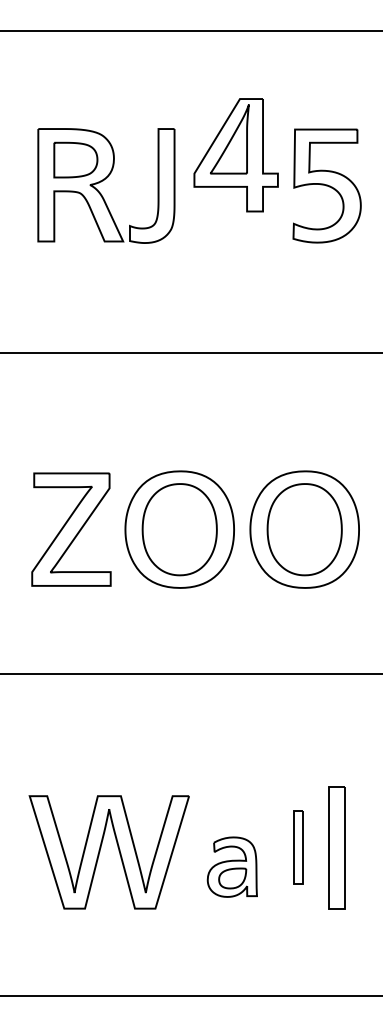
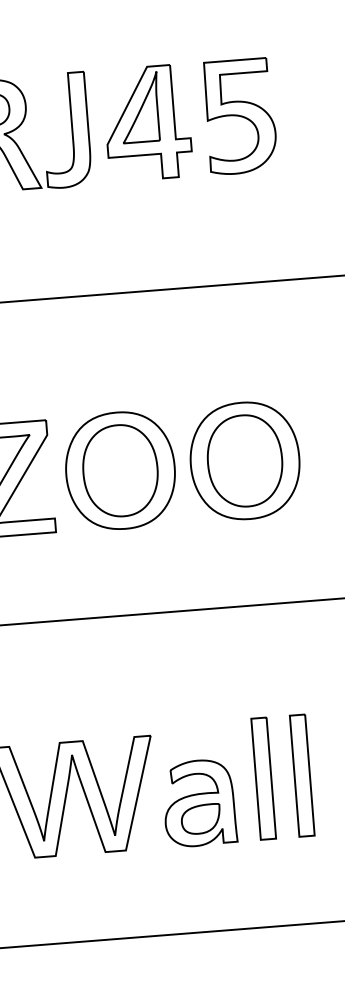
part: (235, 155) -> (147, 123), moved
part: (298, 847) -> (263, 778), size x1.67
part: (232, 866) -> (199, 802), size x1.43

